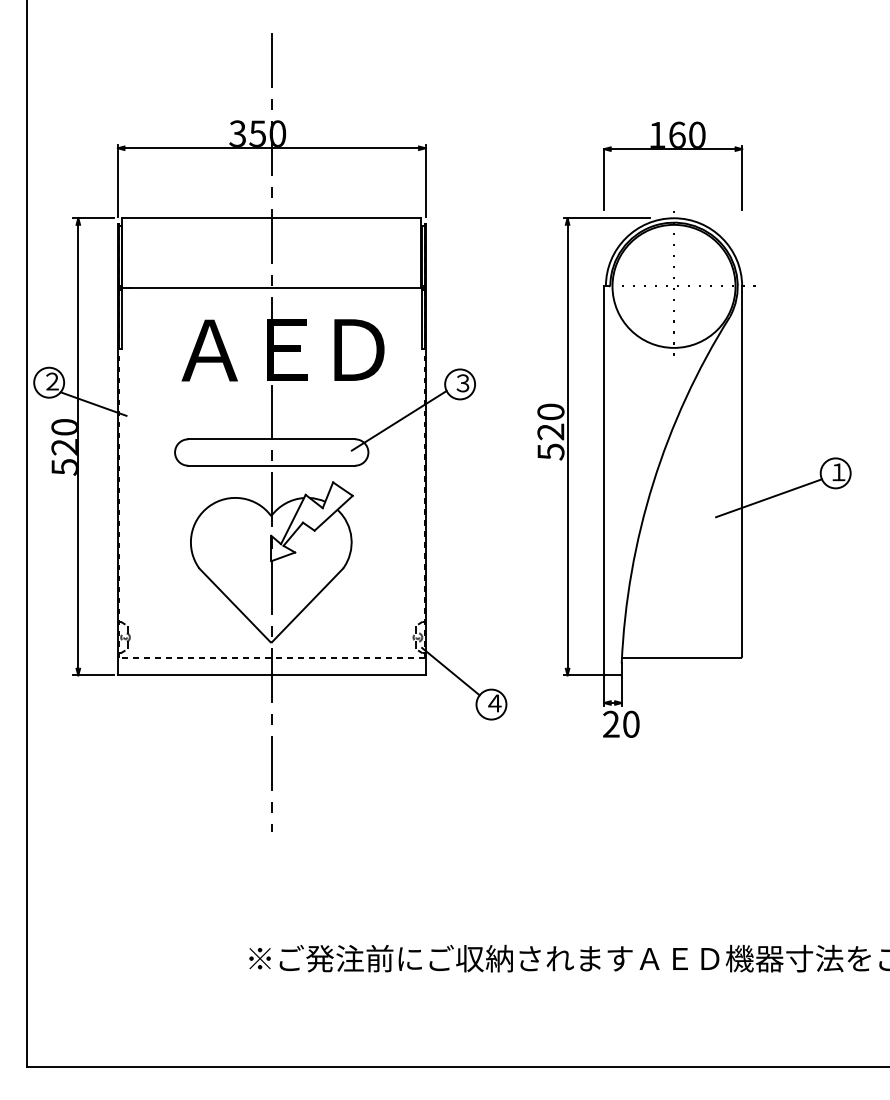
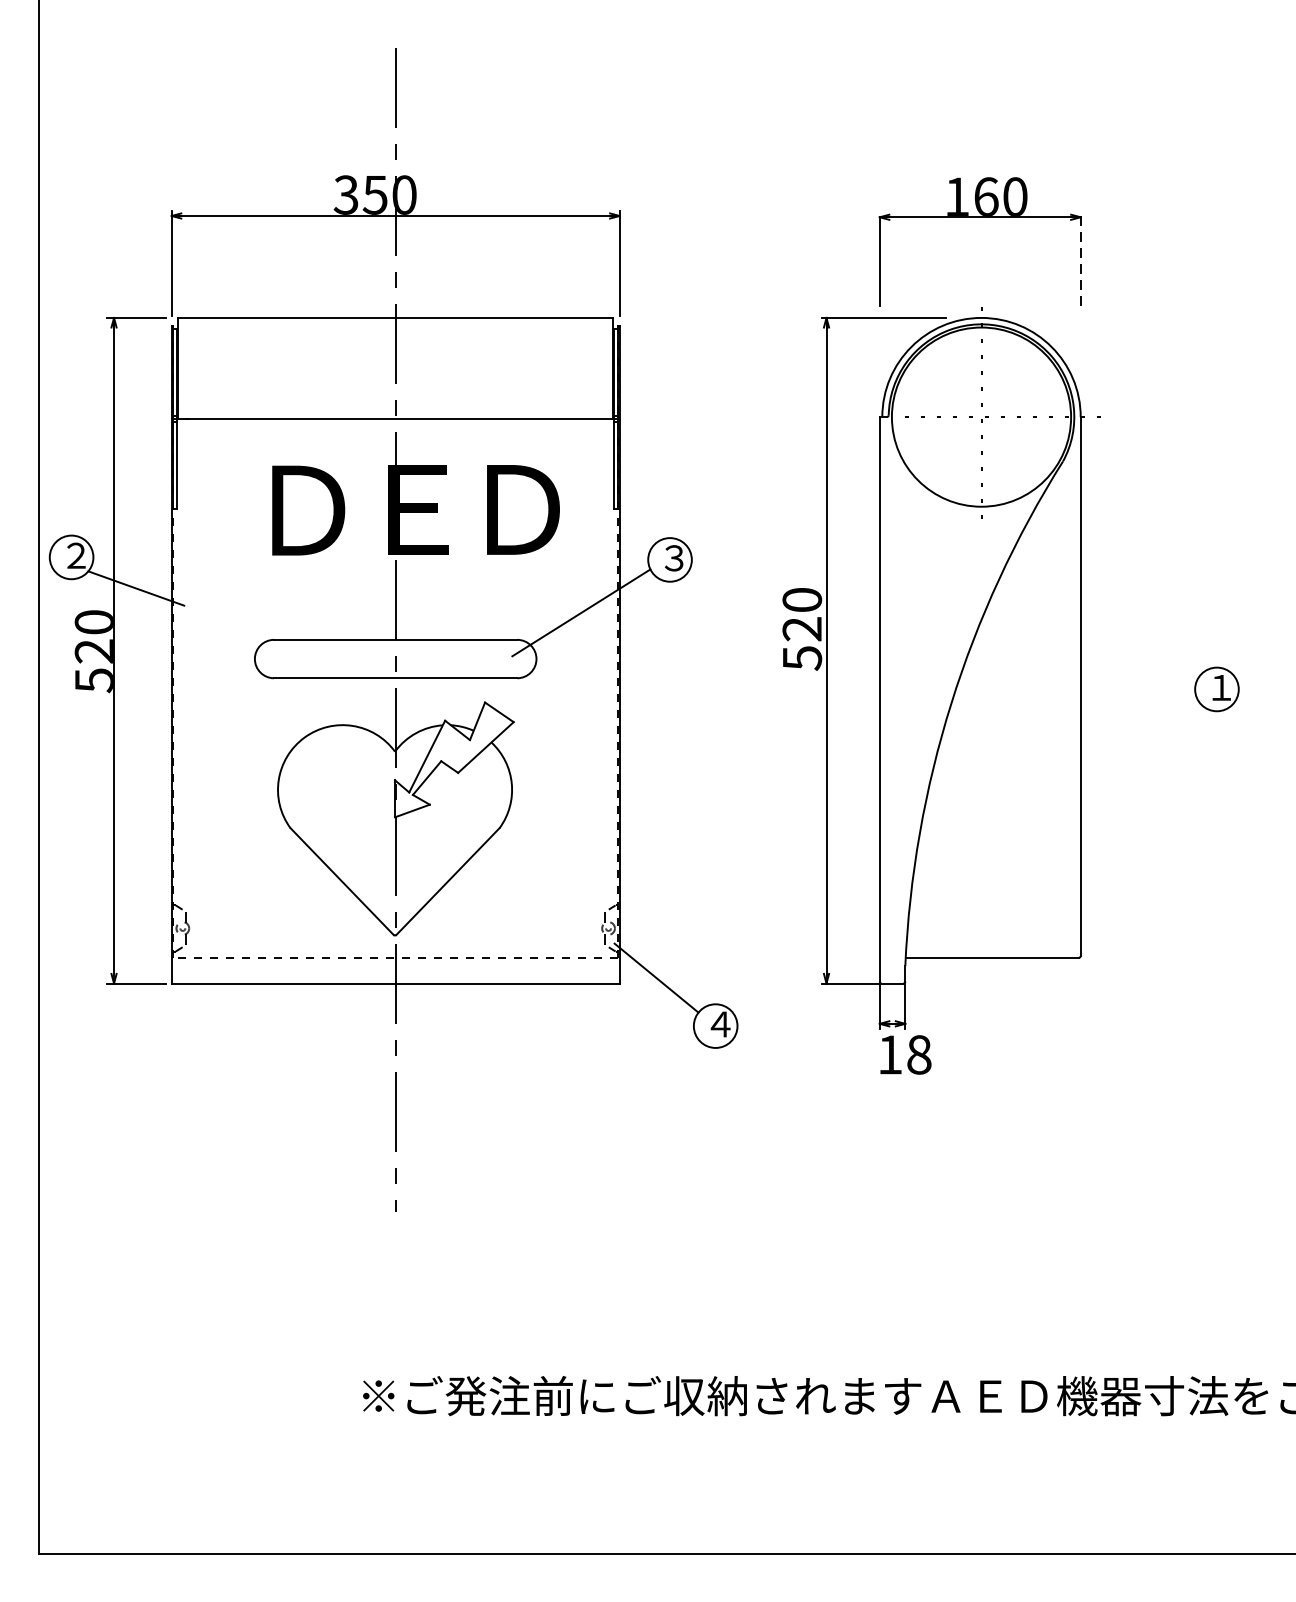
line: (742, 177) -> (1081, 258), solid -> dashed
text: (209, 350) -> (305, 510), Ａ -> Ｄ
line: (768, 498) -> (1119, 726), removed
text: (621, 723) -> (905, 1053), 20 -> 18

